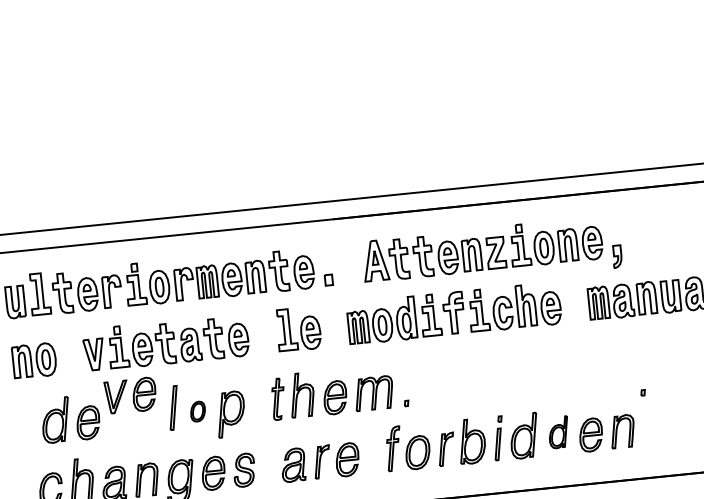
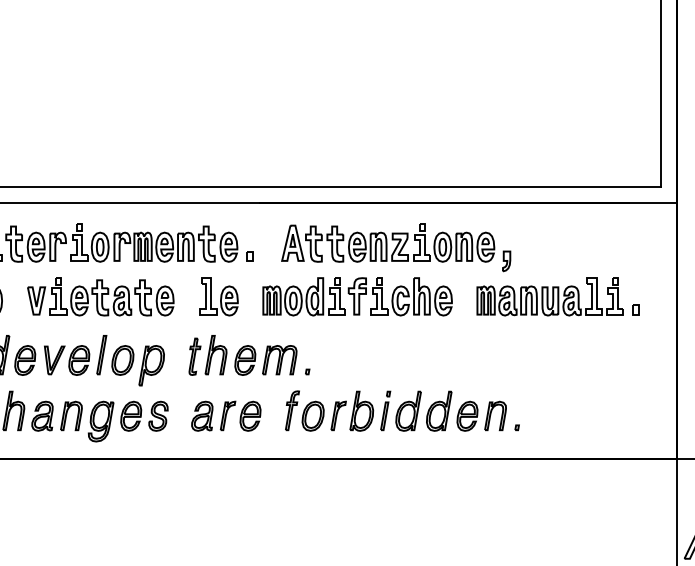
part: (642, 392) -> (516, 427), moved
part: (131, 395) -> (67, 360), moved
part: (197, 411) -> (122, 360), size x1.67
part: (559, 431) -> (439, 410), size x1.43

